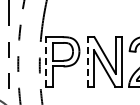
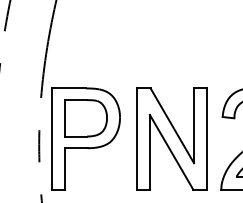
line: (46, 62) -> (52, 140), dashed -> solid
line: (87, 62) -> (136, 140), dashed -> solid

